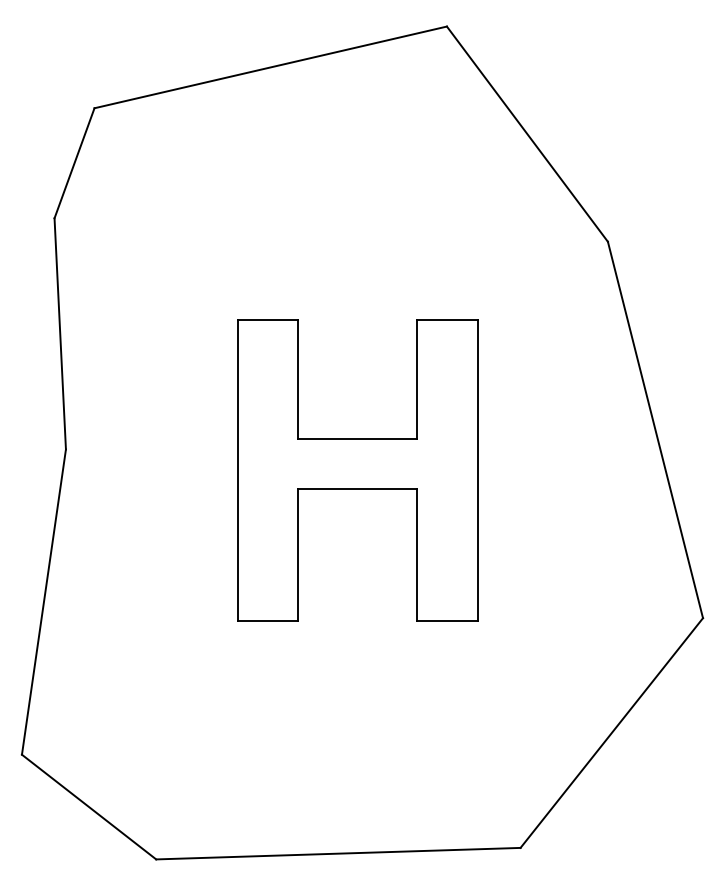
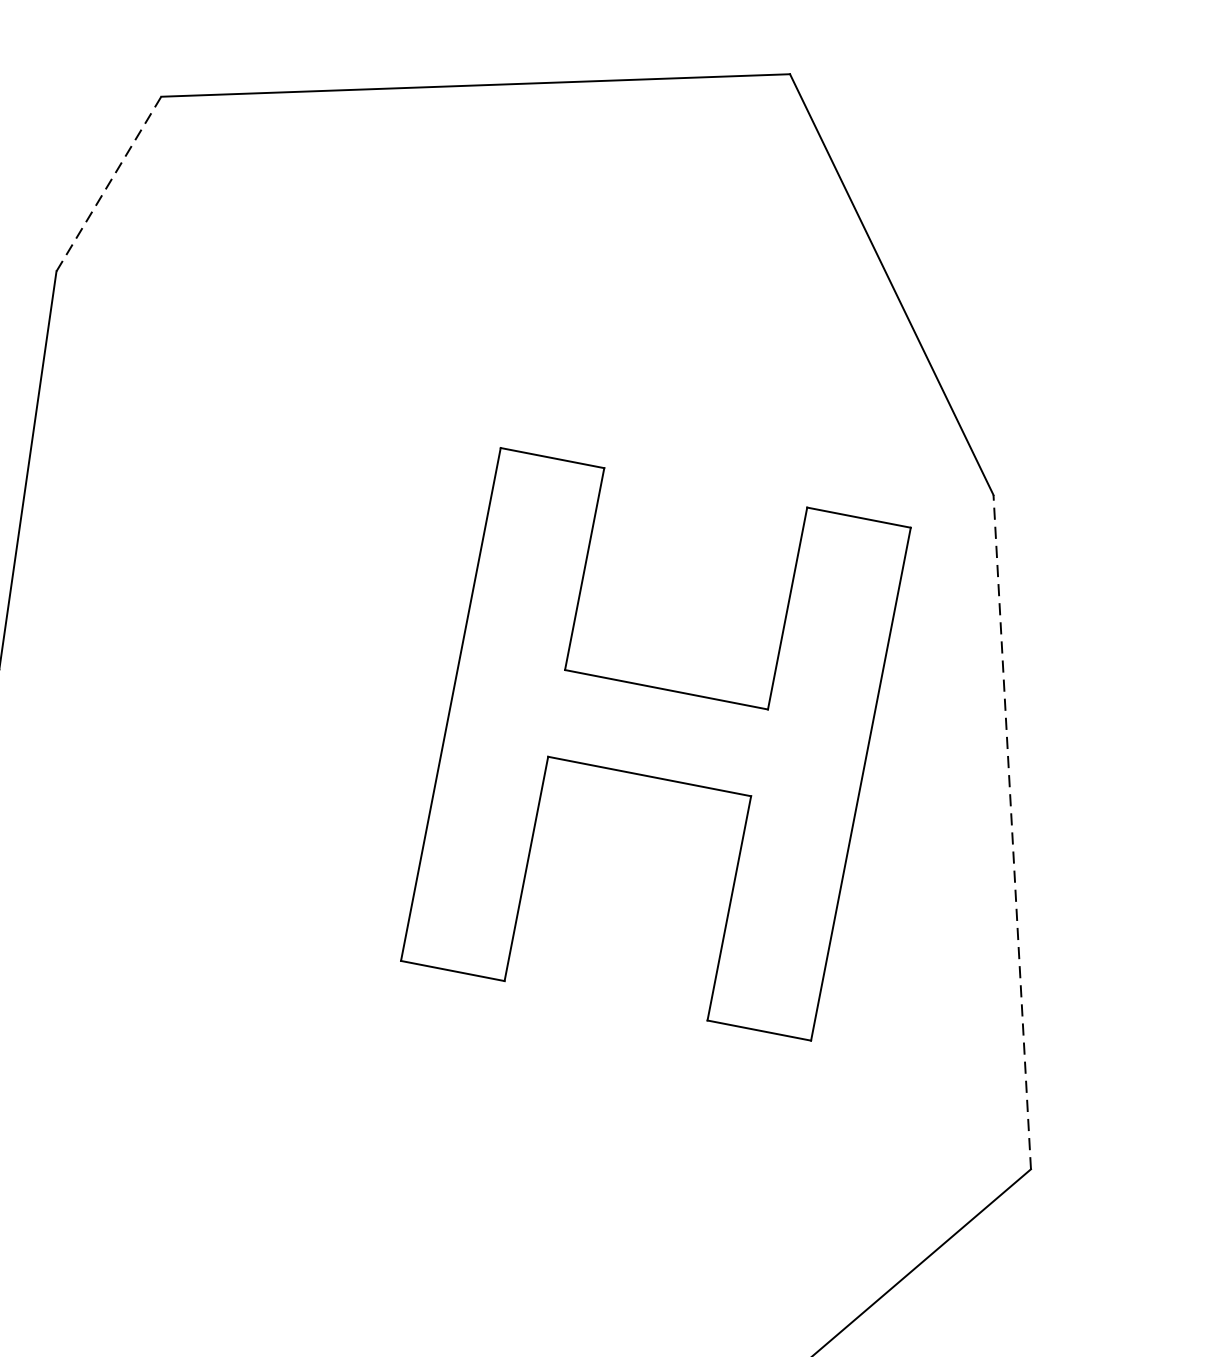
line: (74, 163) -> (108, 184), solid -> dashed
line: (655, 429) -> (1012, 831), solid -> dashed
part: (357, 470) -> (655, 744), moved

